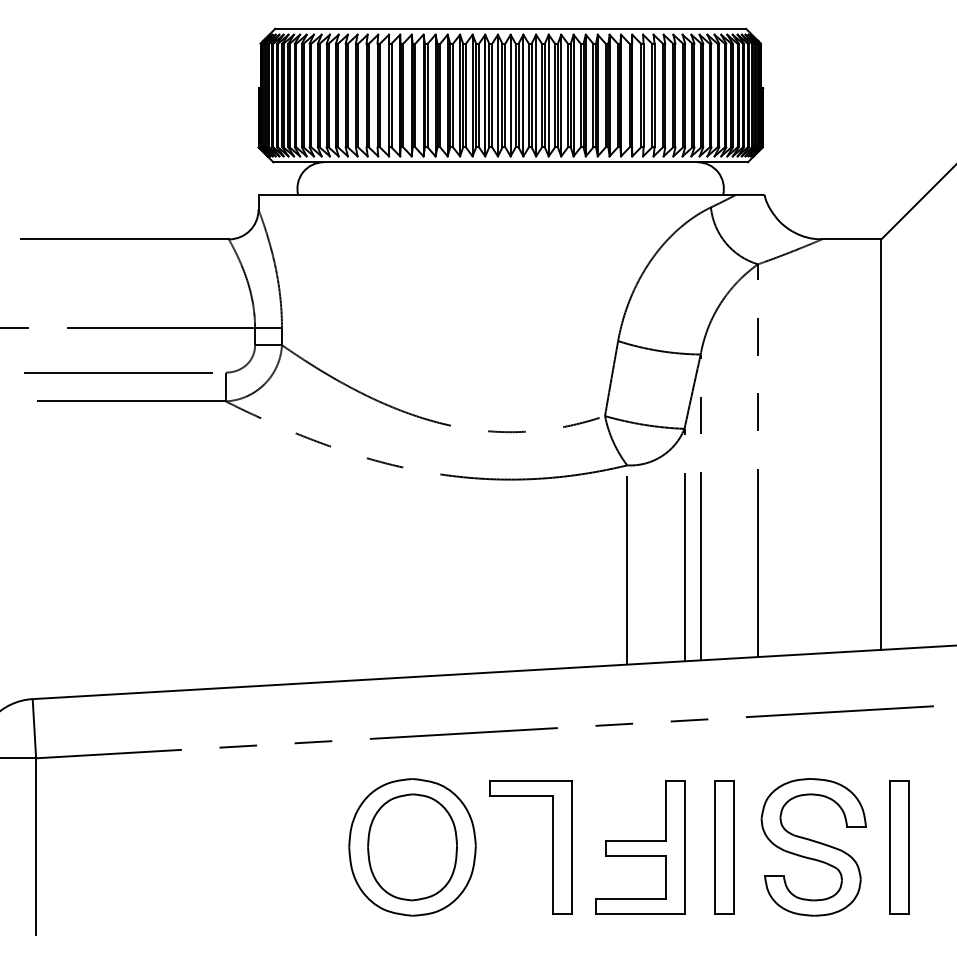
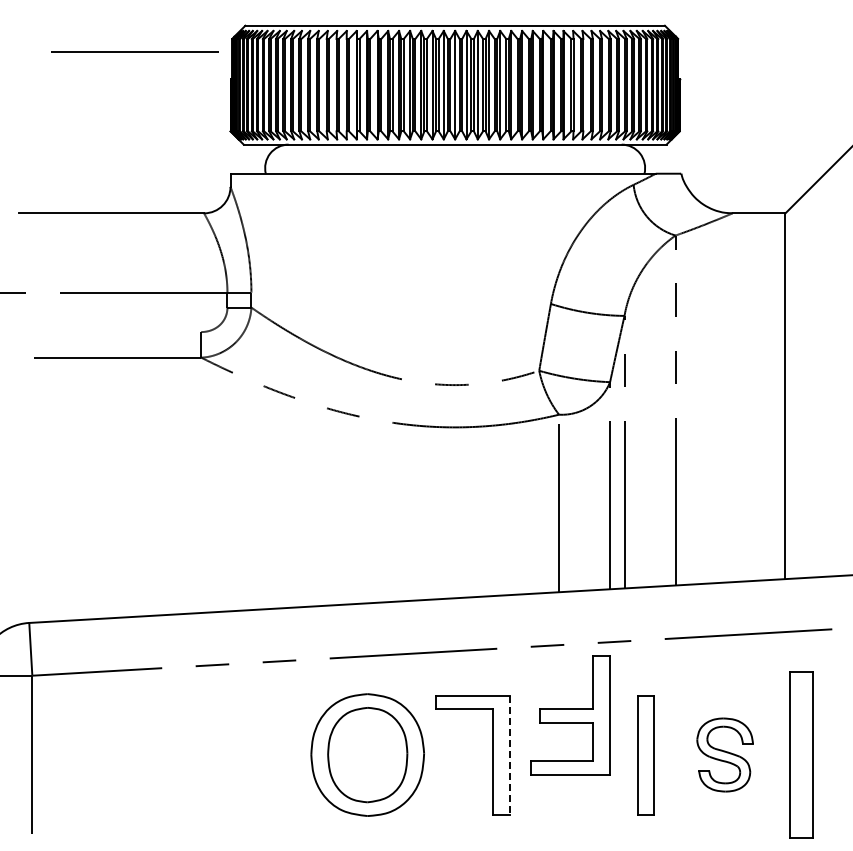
line: (118, 372) -> (134, 51), moved
part: (812, 846) -> (724, 754), size x0.6
line: (571, 847) -> (509, 755), solid -> dashed
part: (640, 847) -> (570, 715), moved
part: (899, 847) -> (801, 755), size x1.4

